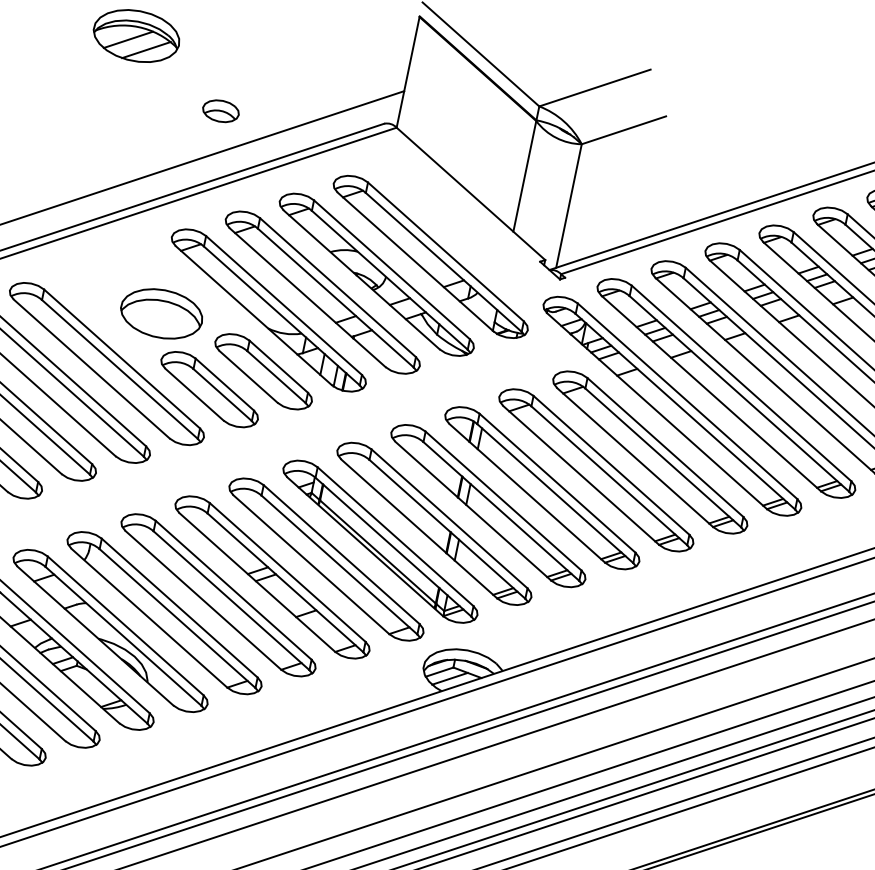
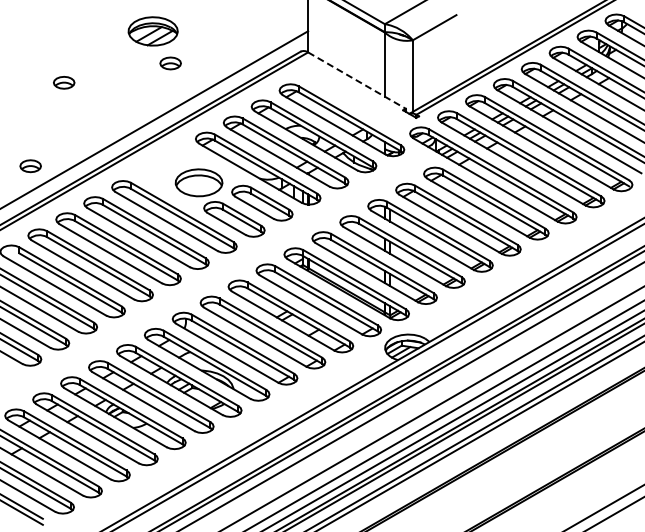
part: (220, 111) -> (170, 63), moved
line: (471, 193) -> (357, 80), solid -> dashed

